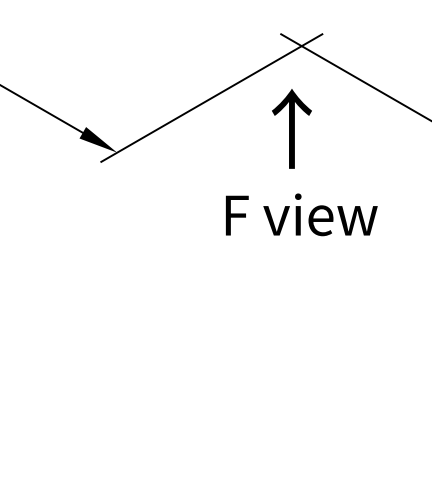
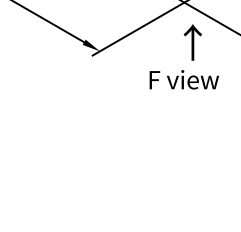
text: (291, 128) -> (192, 42), moved

